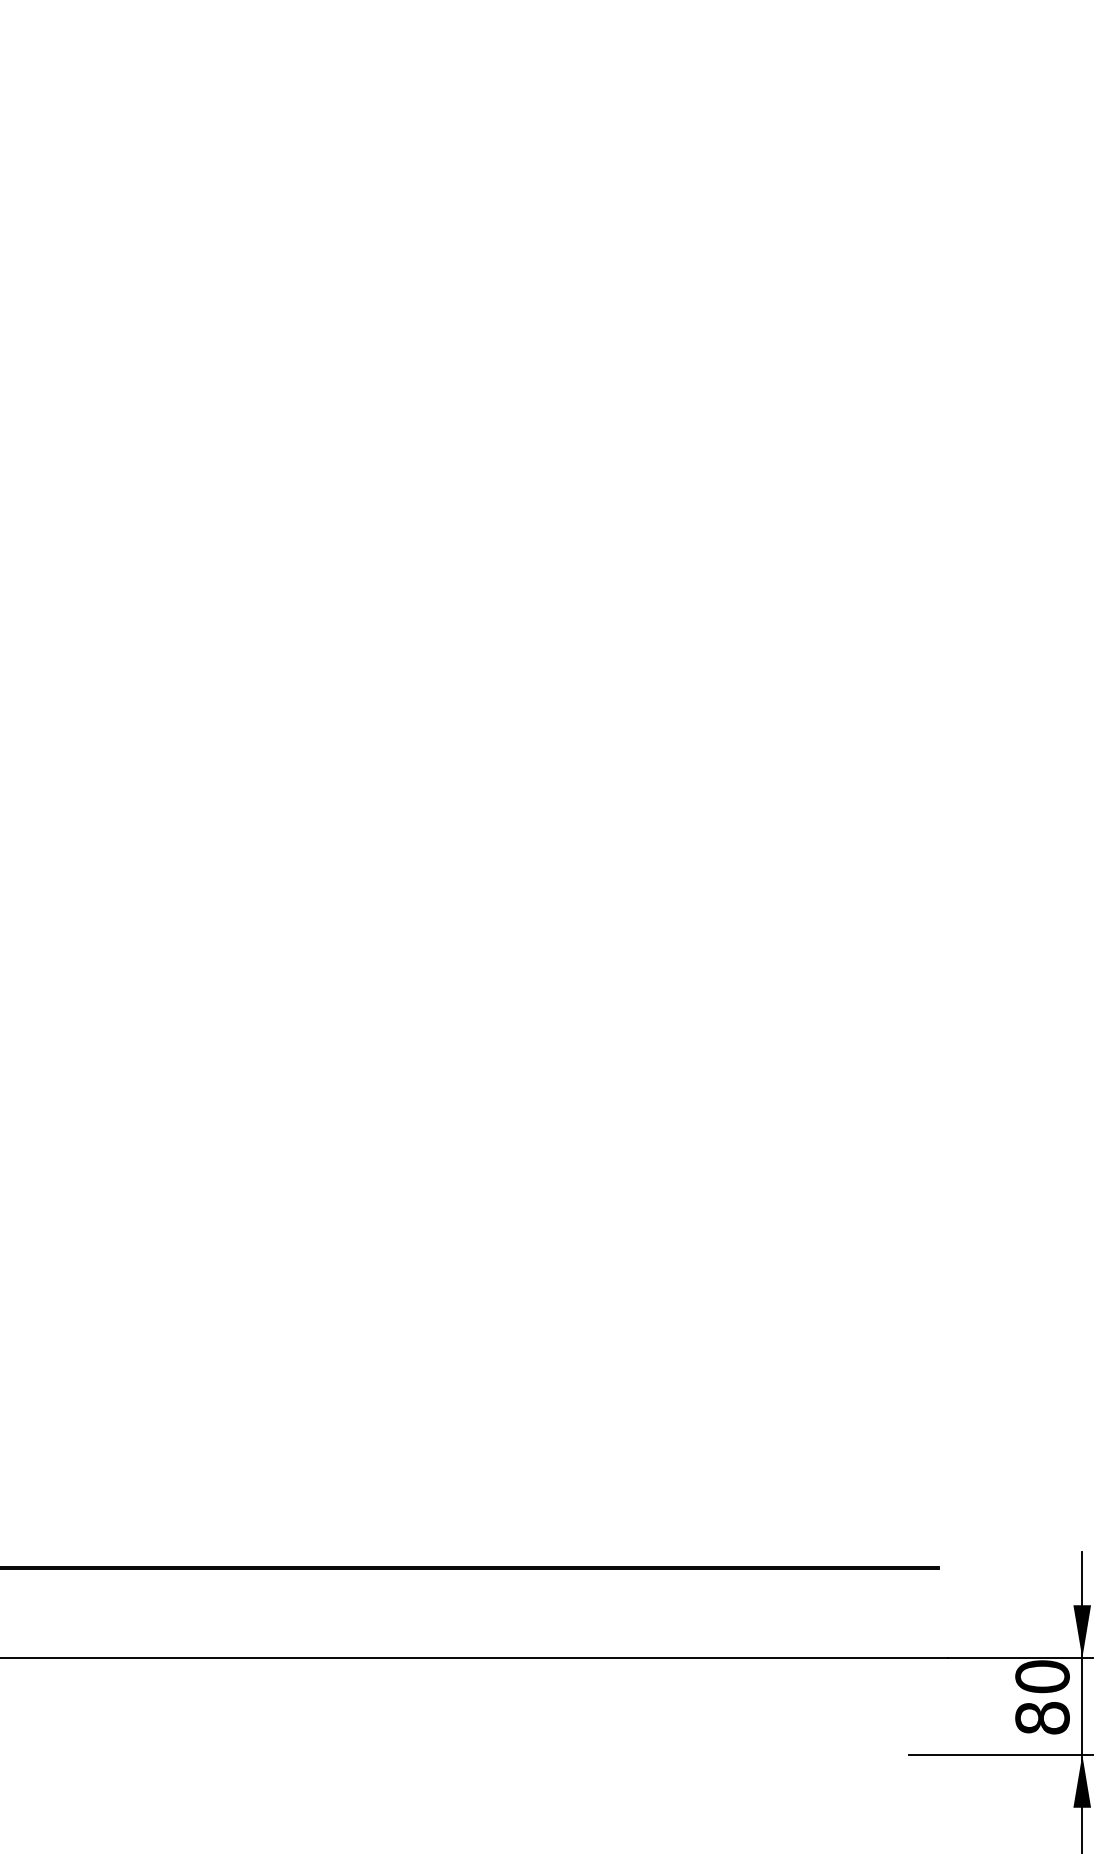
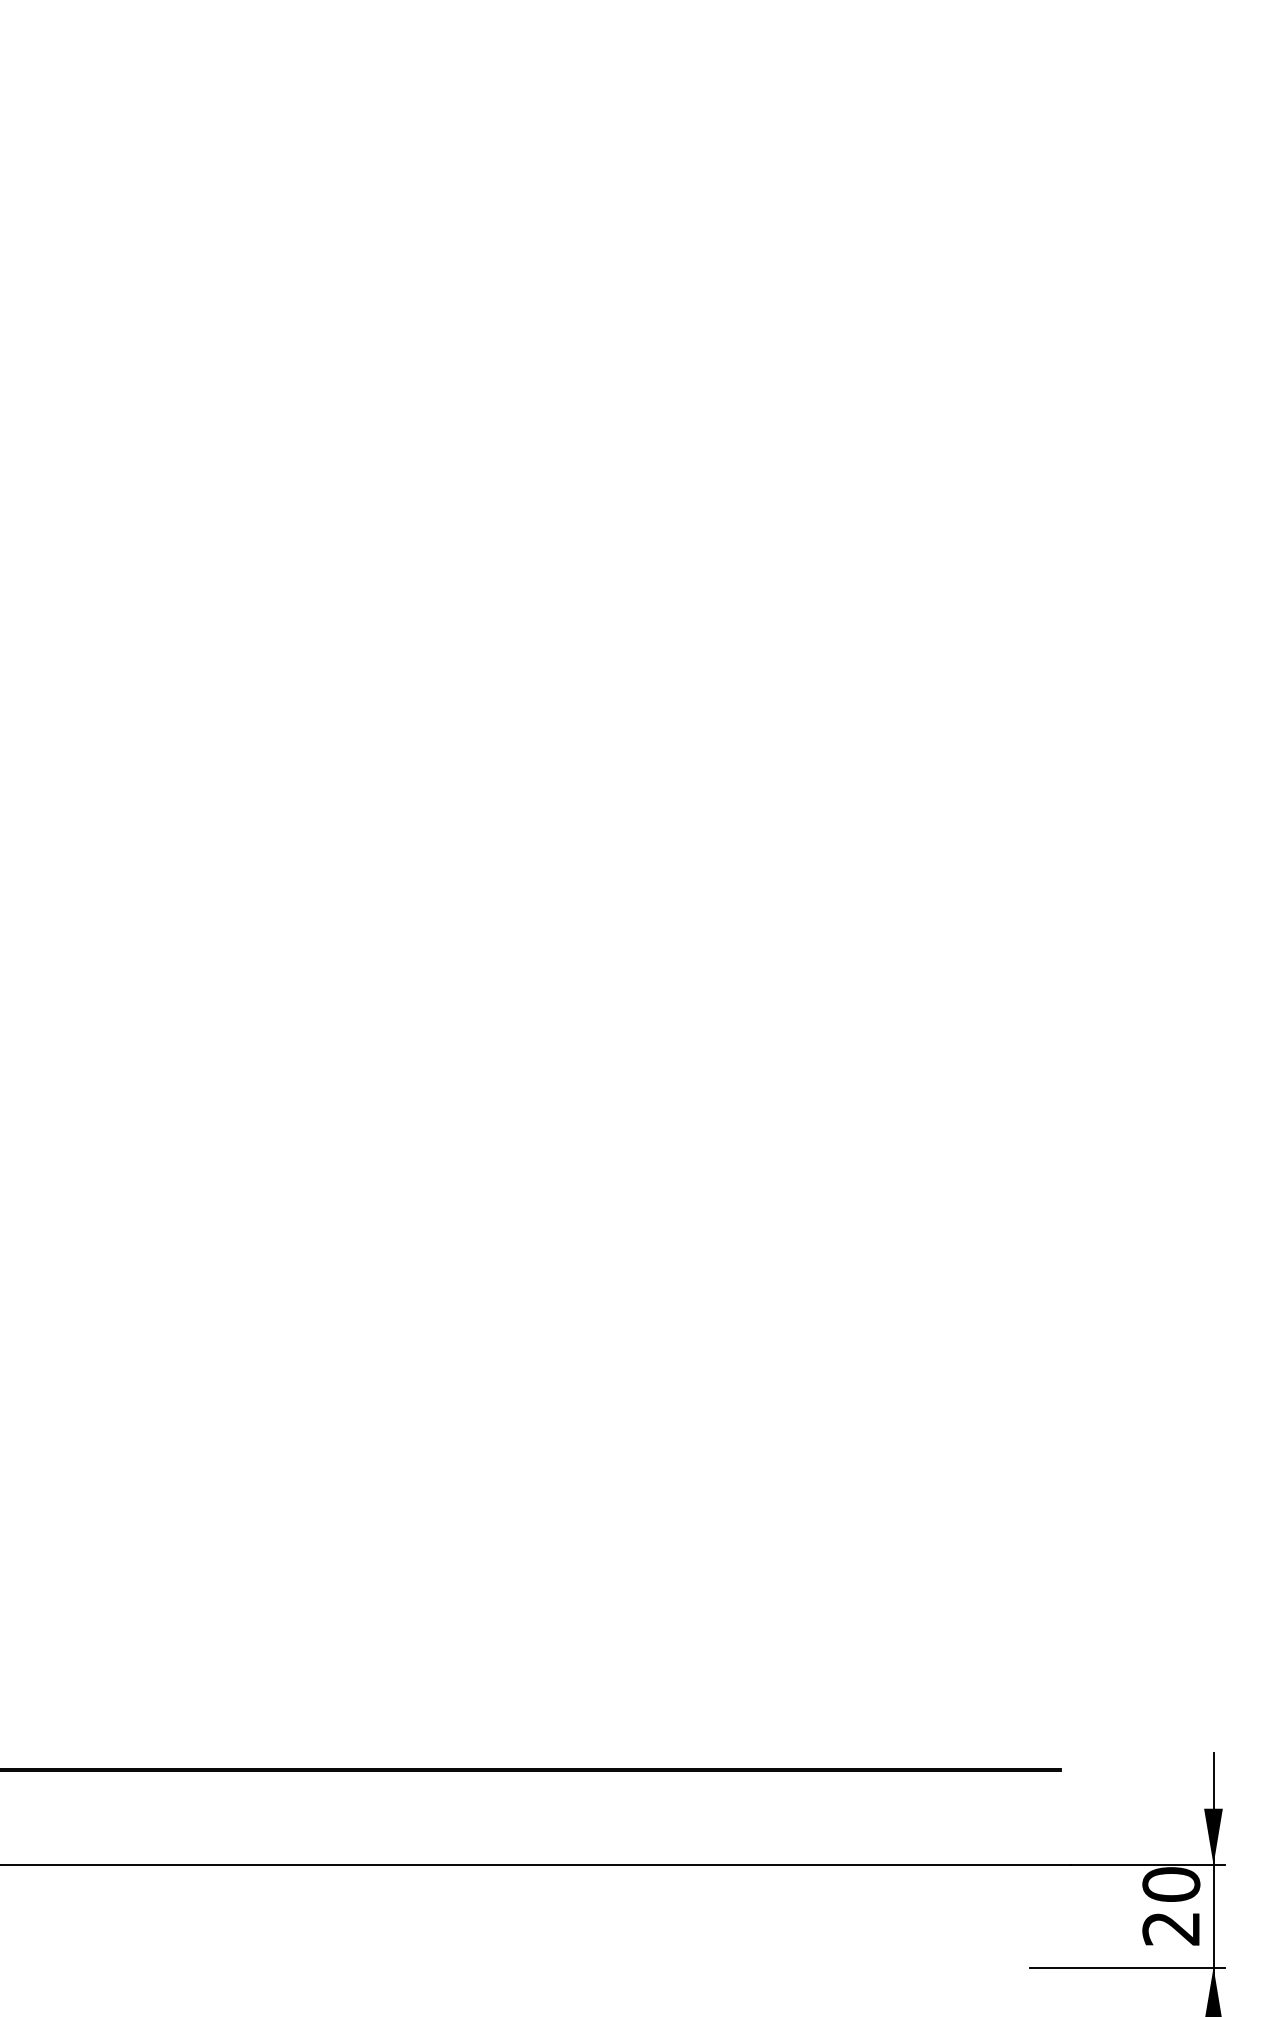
text: (1042, 1718) -> (1171, 1928), 80 -> 20

